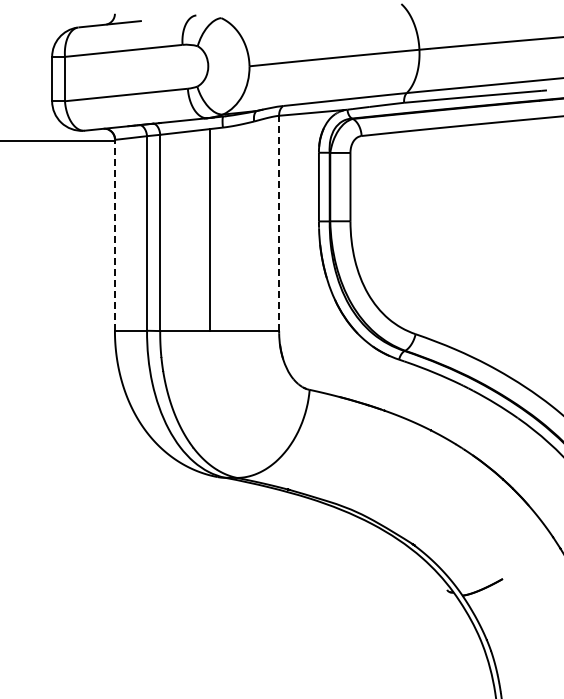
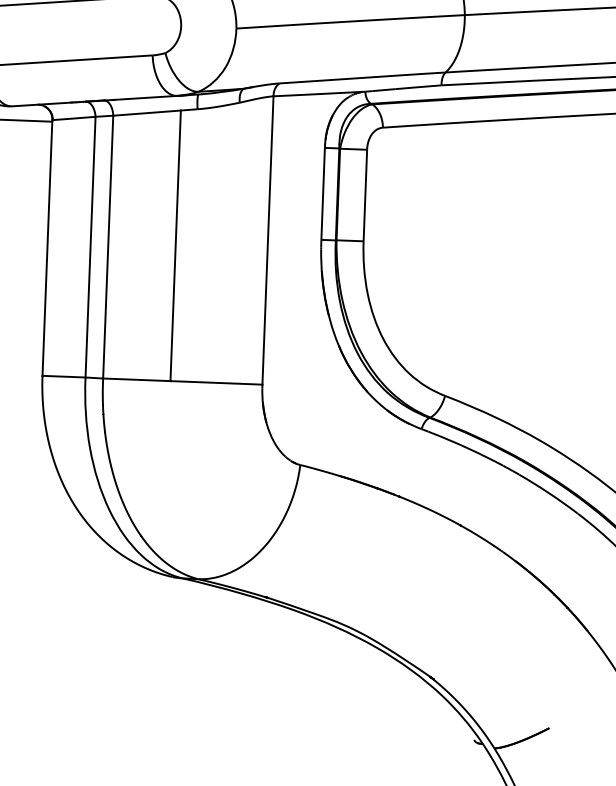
line: (279, 223) -> (268, 240), dashed -> solid
line: (114, 235) -> (46, 248), dashed -> solid

